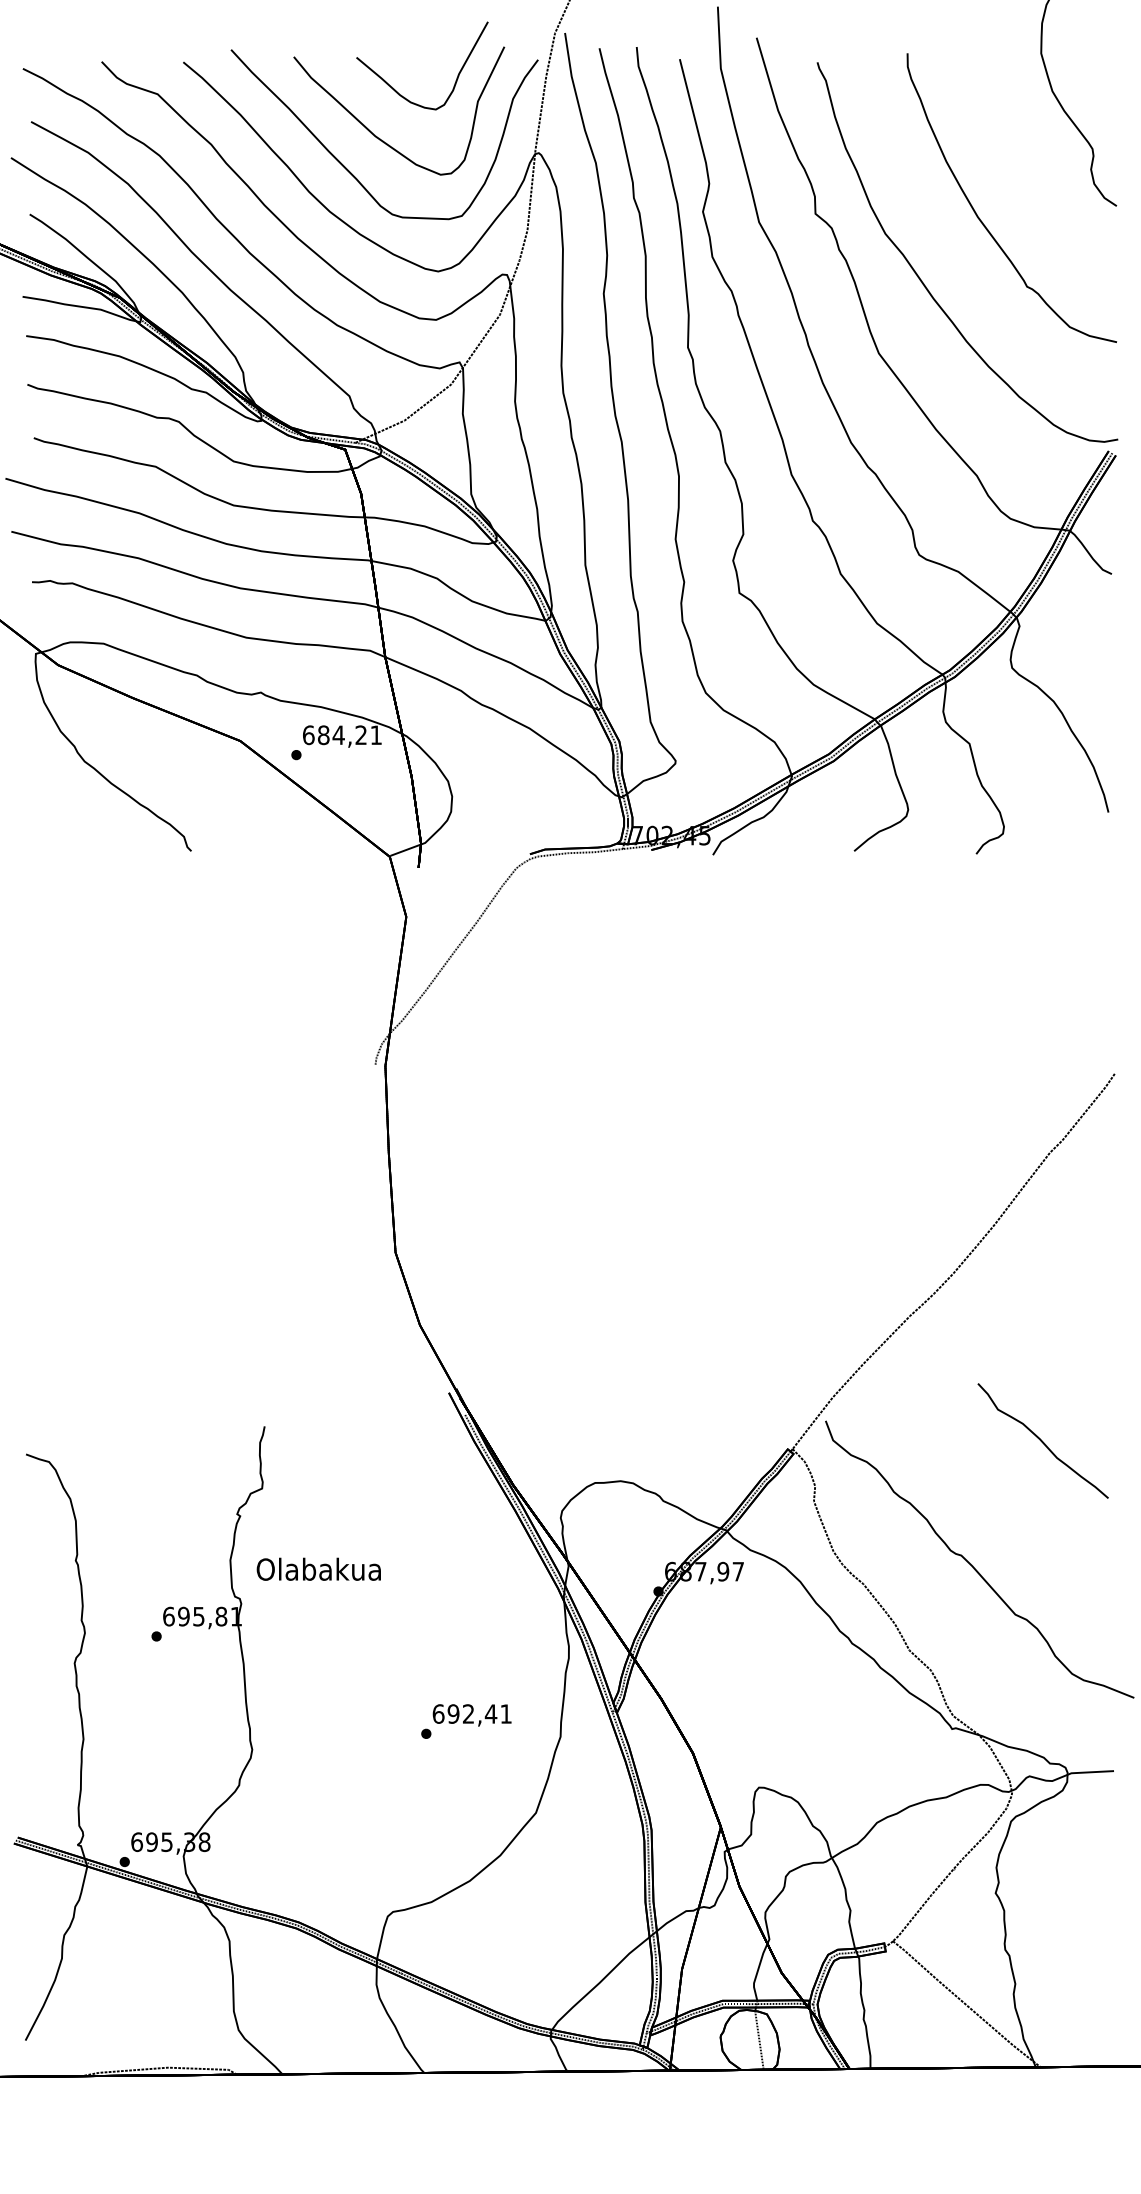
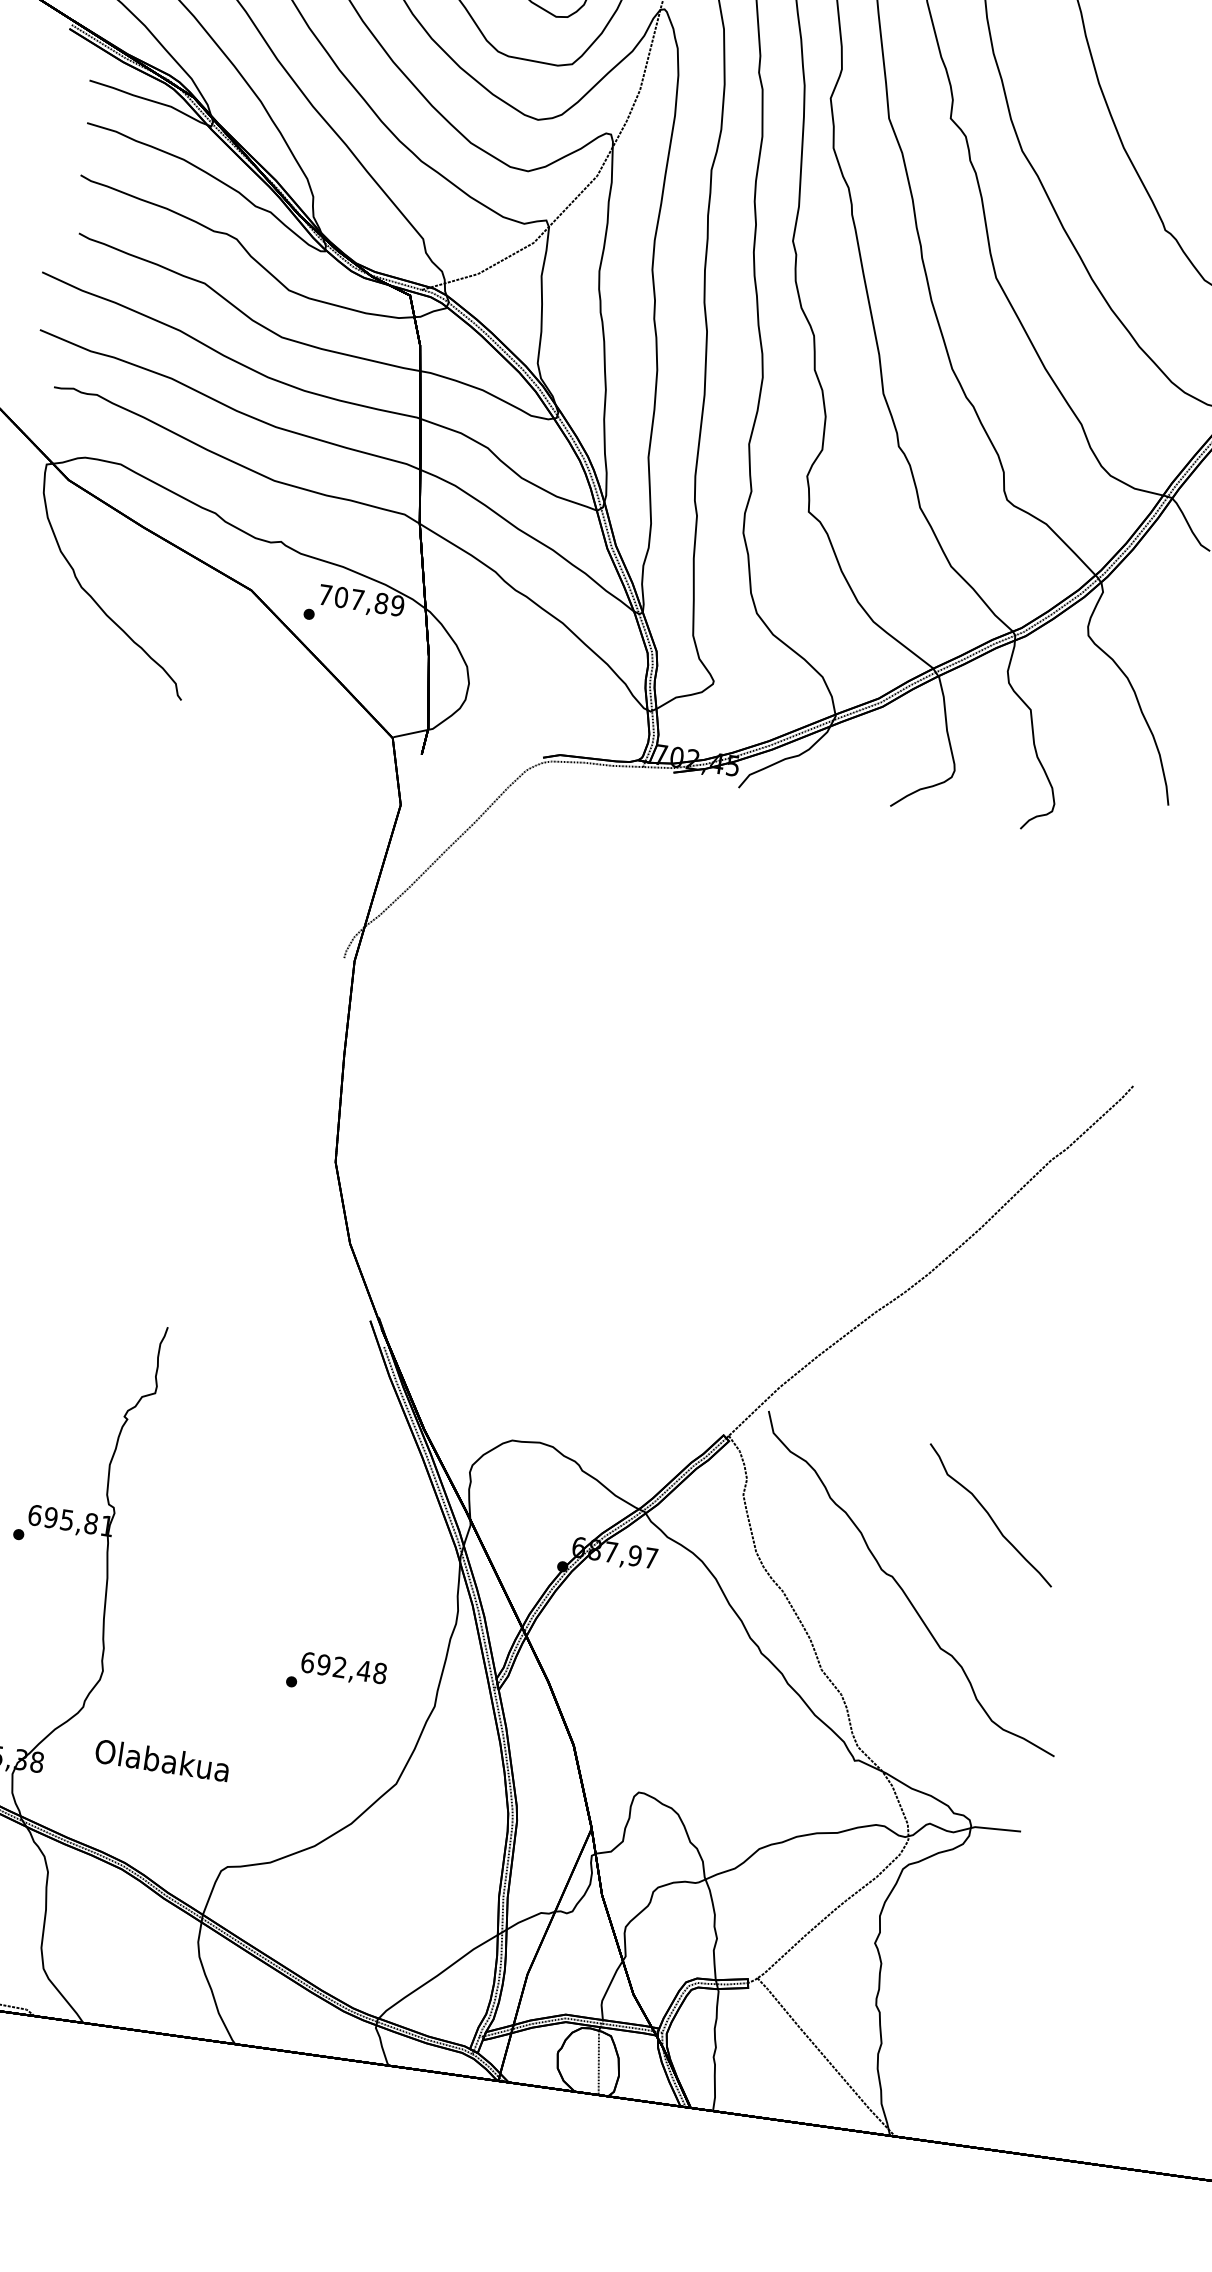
text: (342, 735) -> (361, 600), 684,21 -> 707,89
part: (1042, 1440) -> (990, 1514), moved
text: (318, 1568) -> (162, 1759), moved
text: (506, 1713) -> (380, 1672), 692,41 -> 692,48

